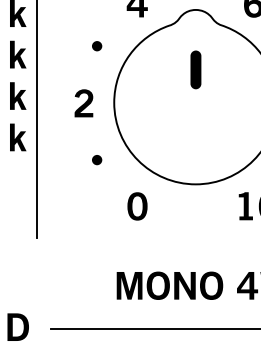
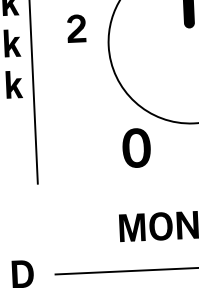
part: (83, 103) -> (76, 28), moved
part: (97, 160) -> (94, 104), removed
part: (137, 206) -> (136, 148), size x1.4

